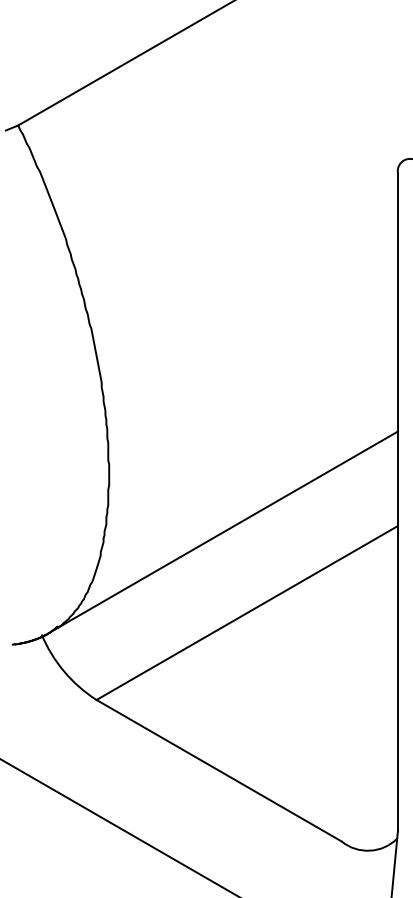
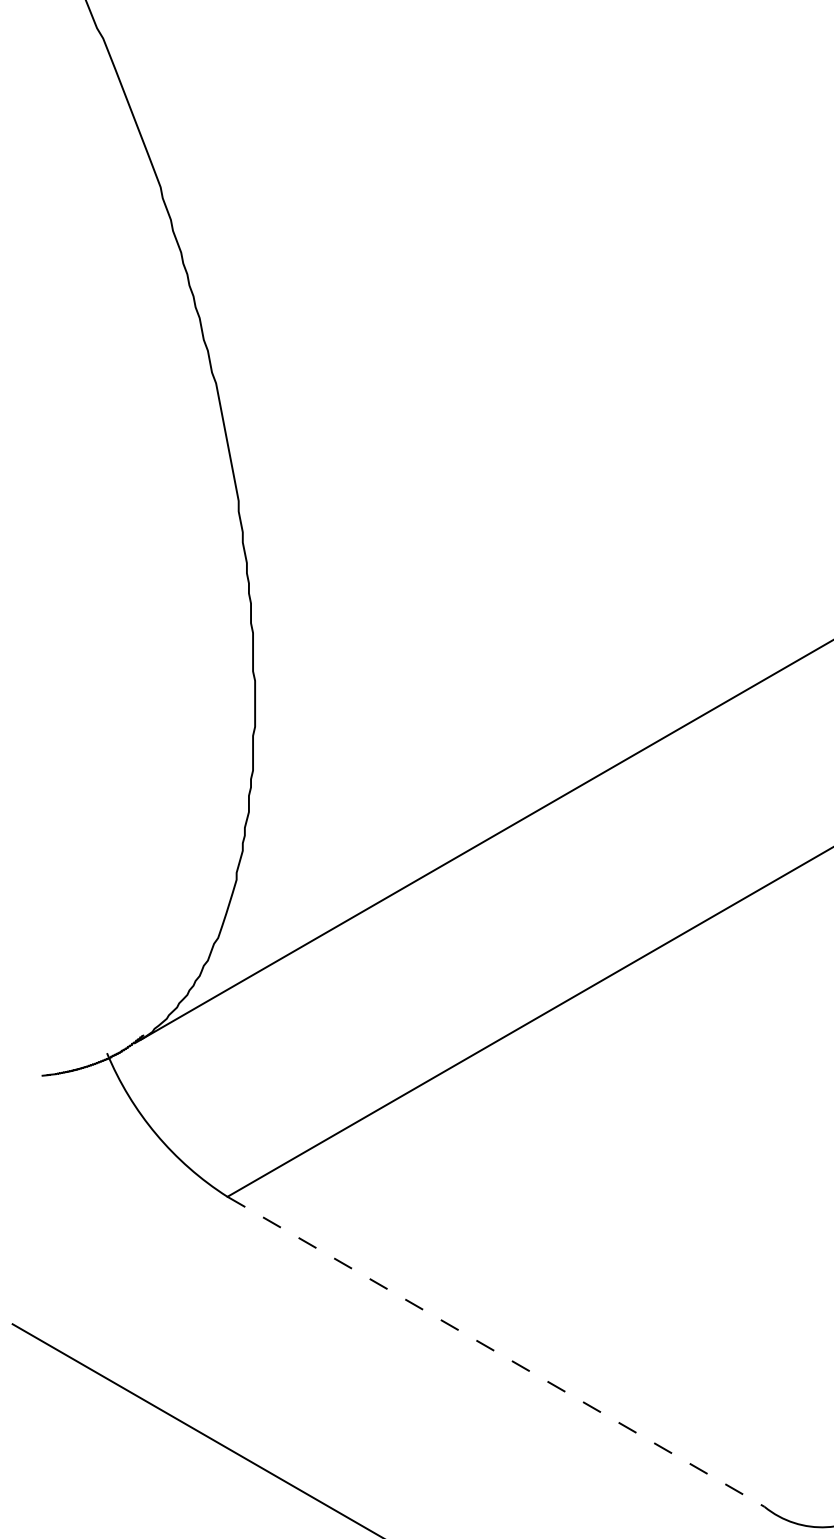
line: (219, 770) -> (496, 1351), solid -> dashed

